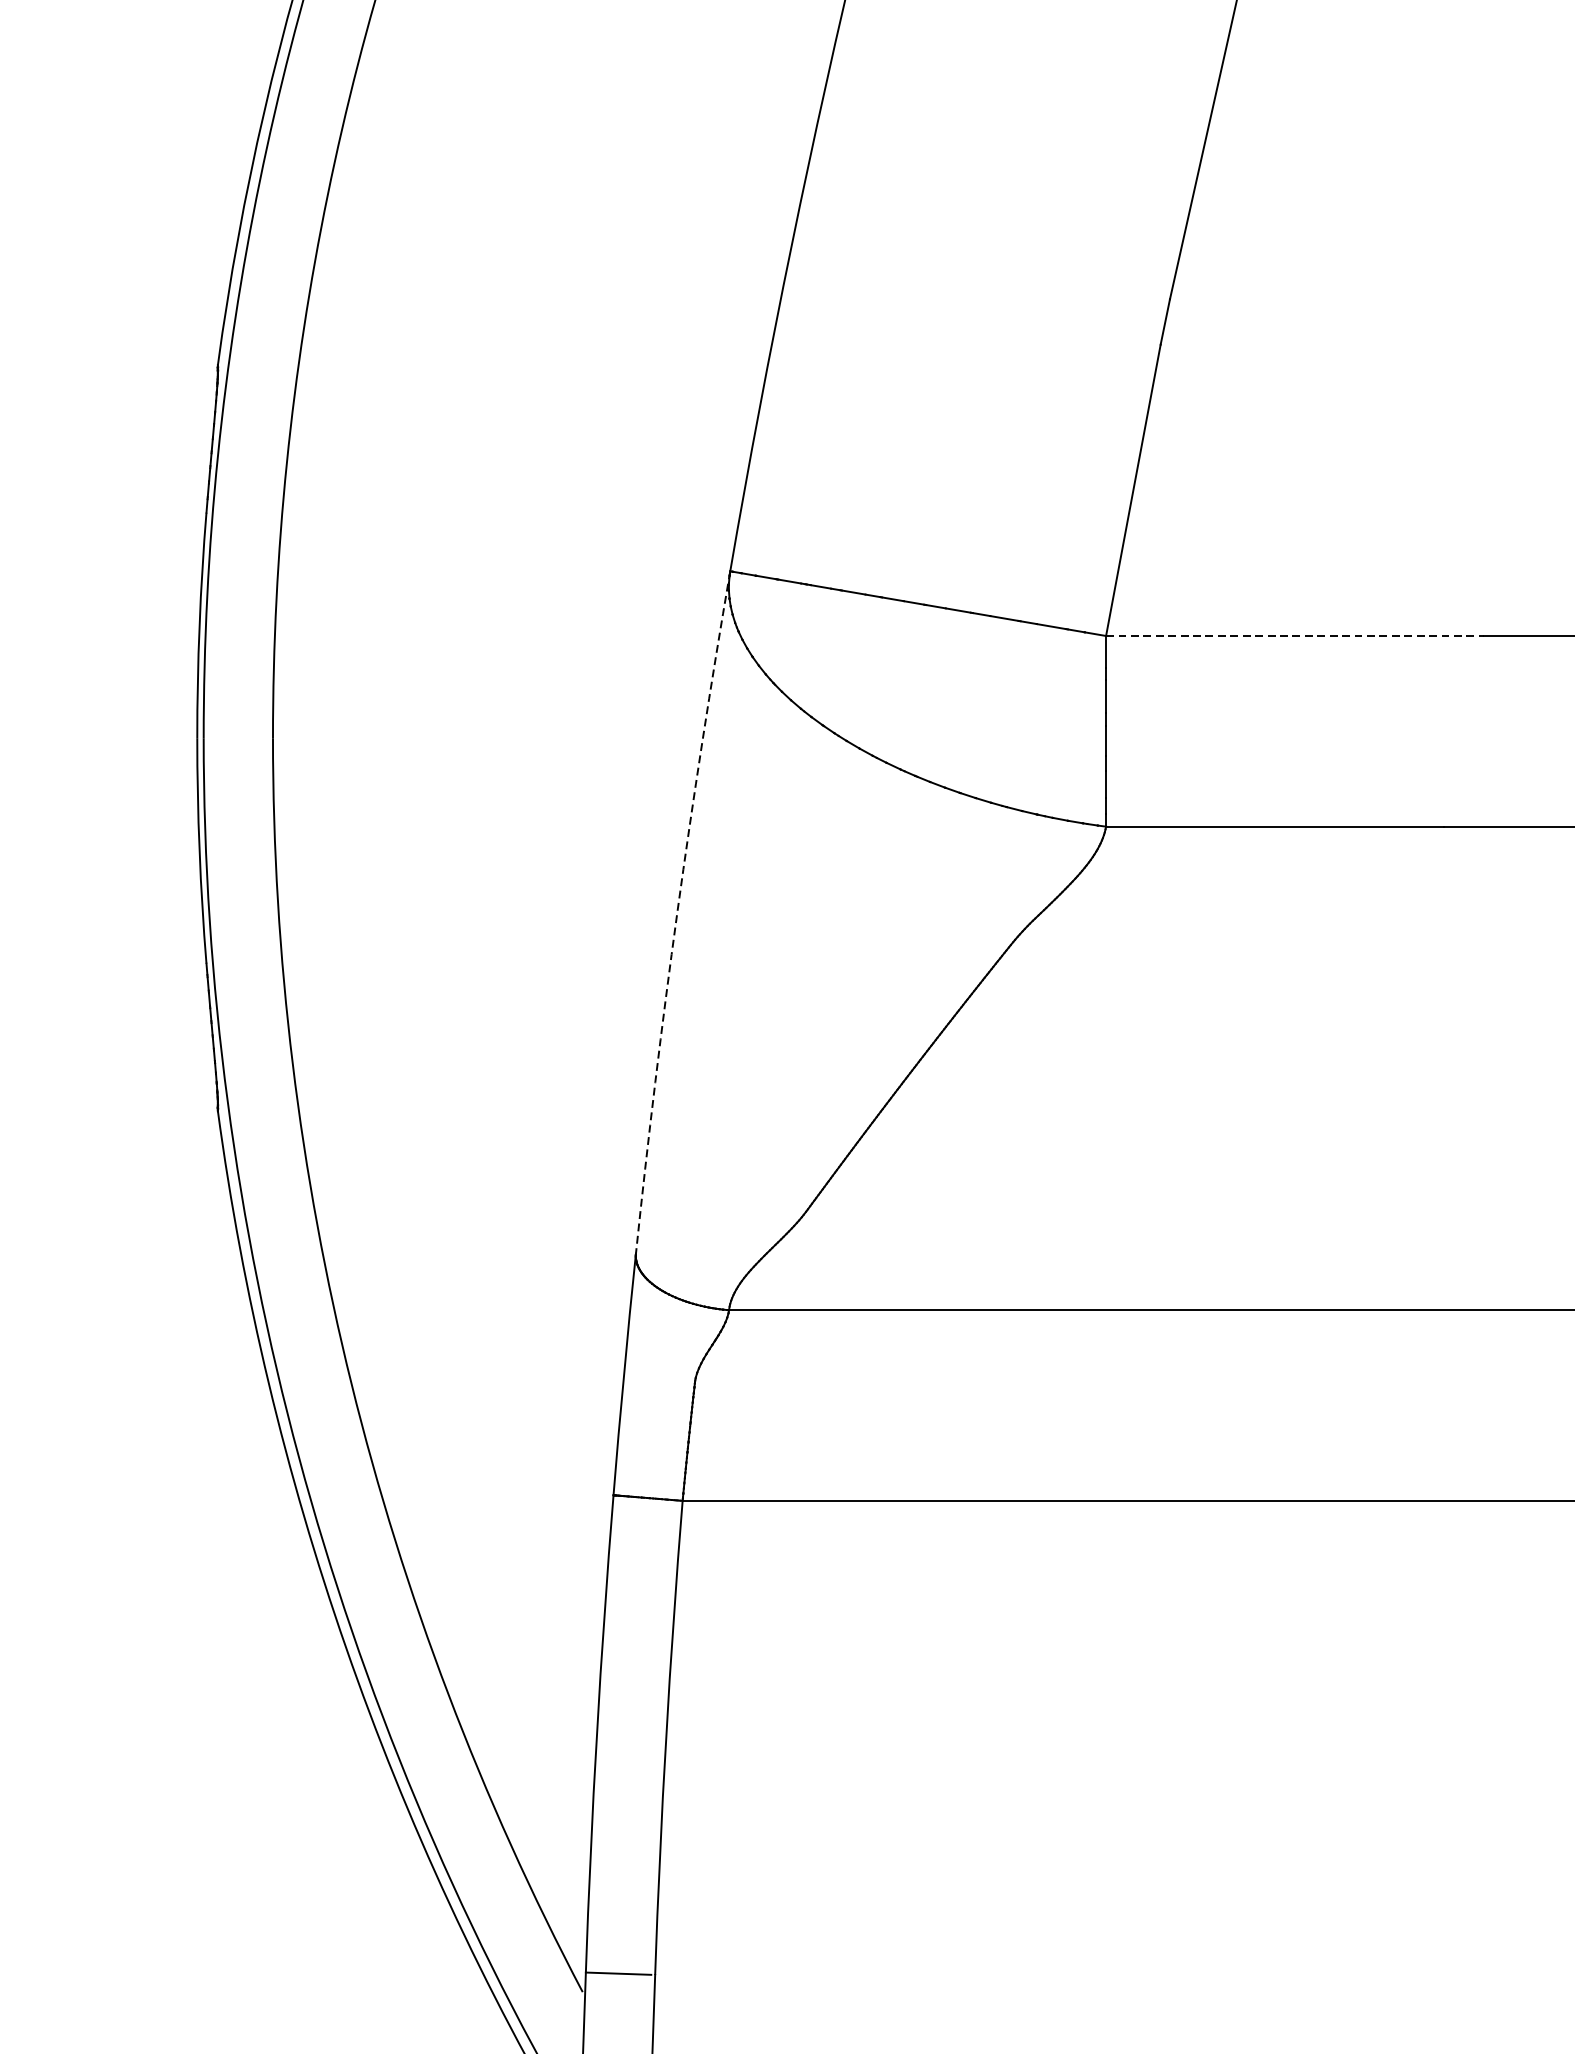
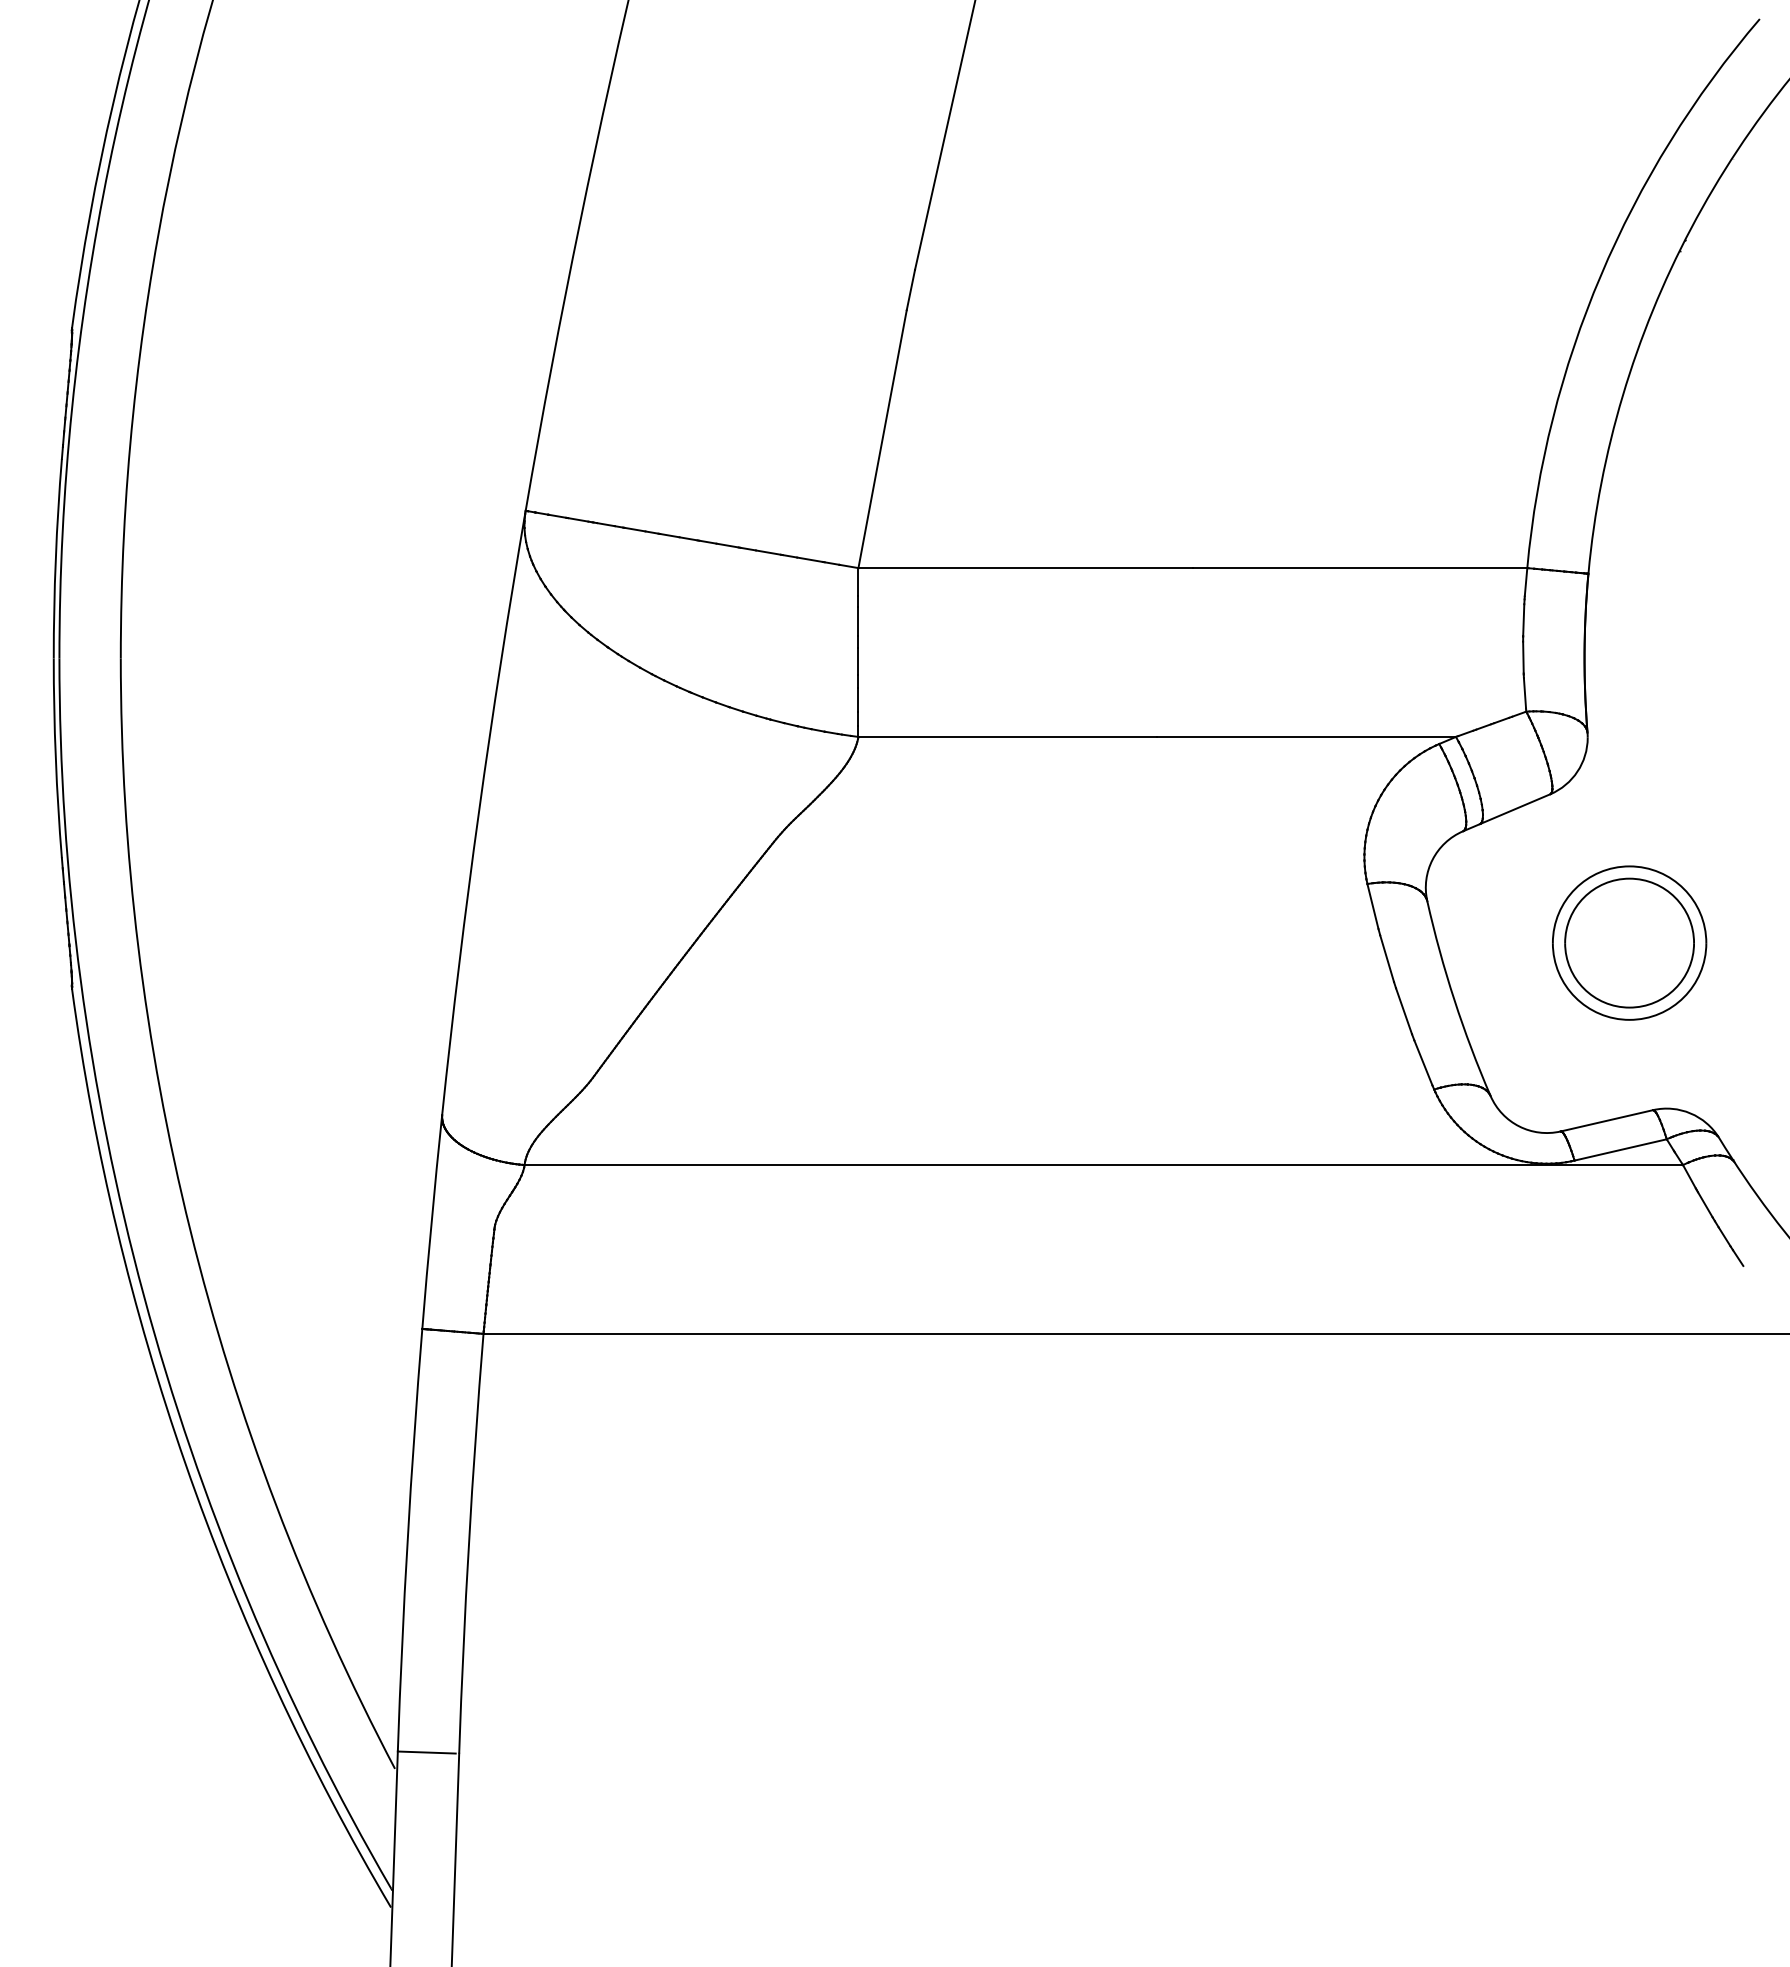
line: (1295, 636) -> (1026, 568), dashed -> solid
arc: (676, 912) -> (478, 812), dashed -> solid

